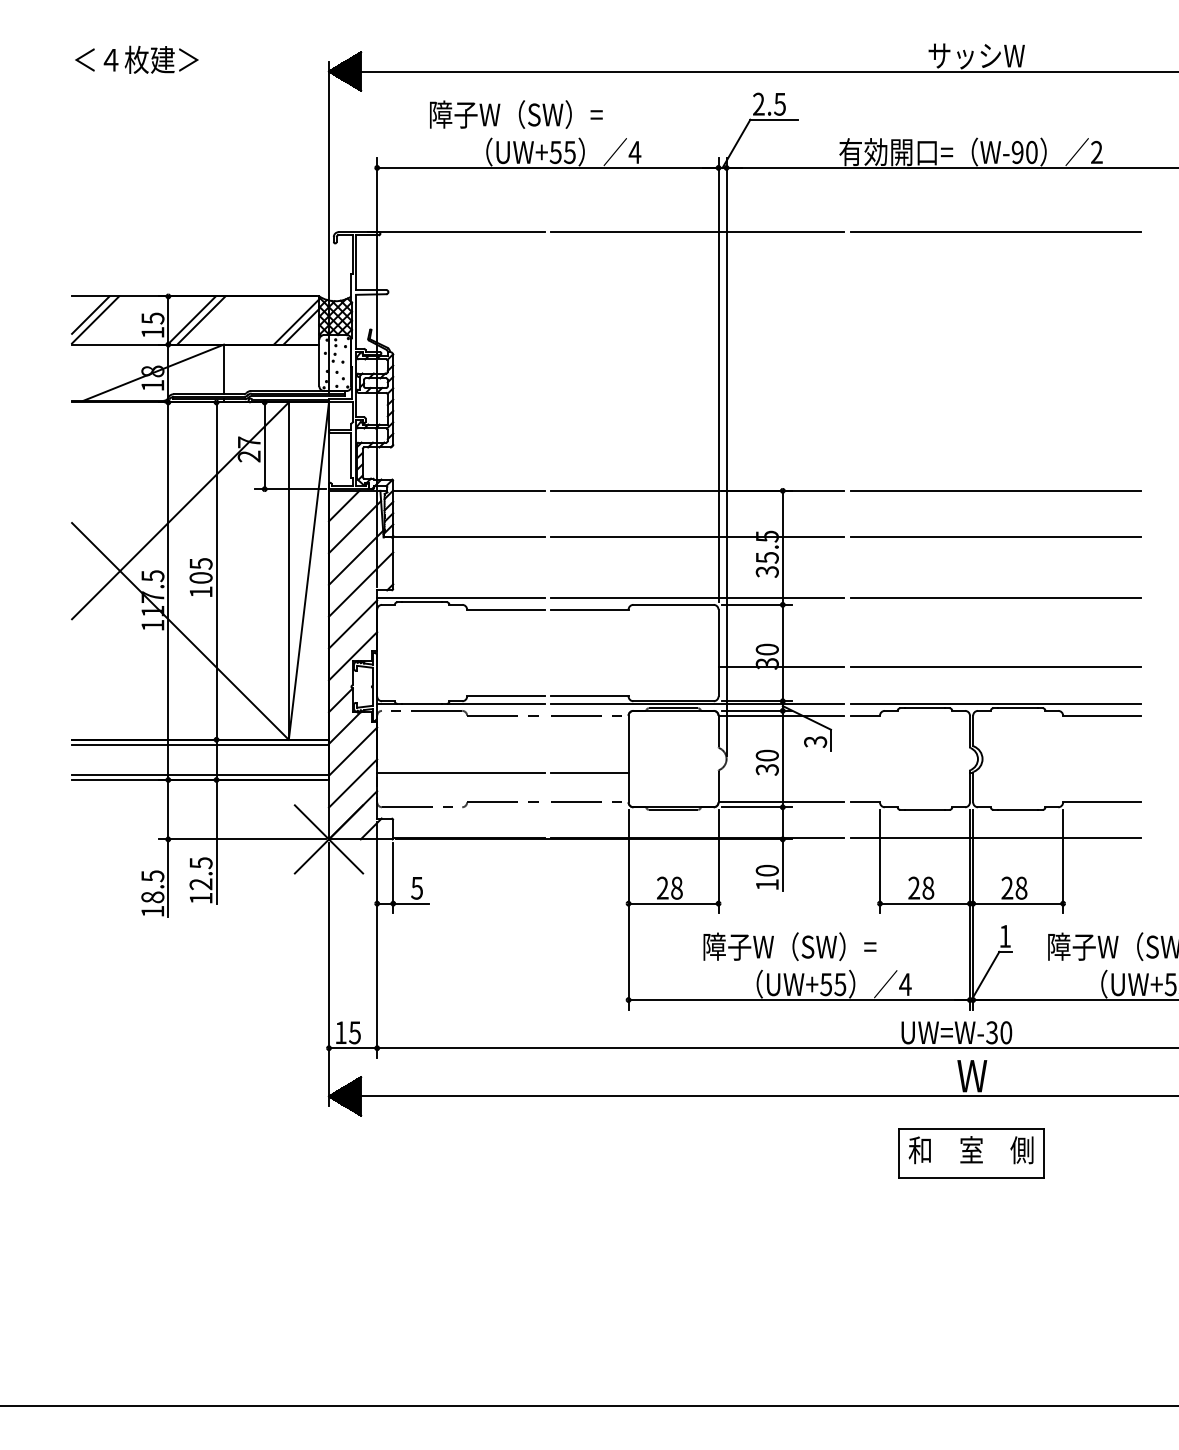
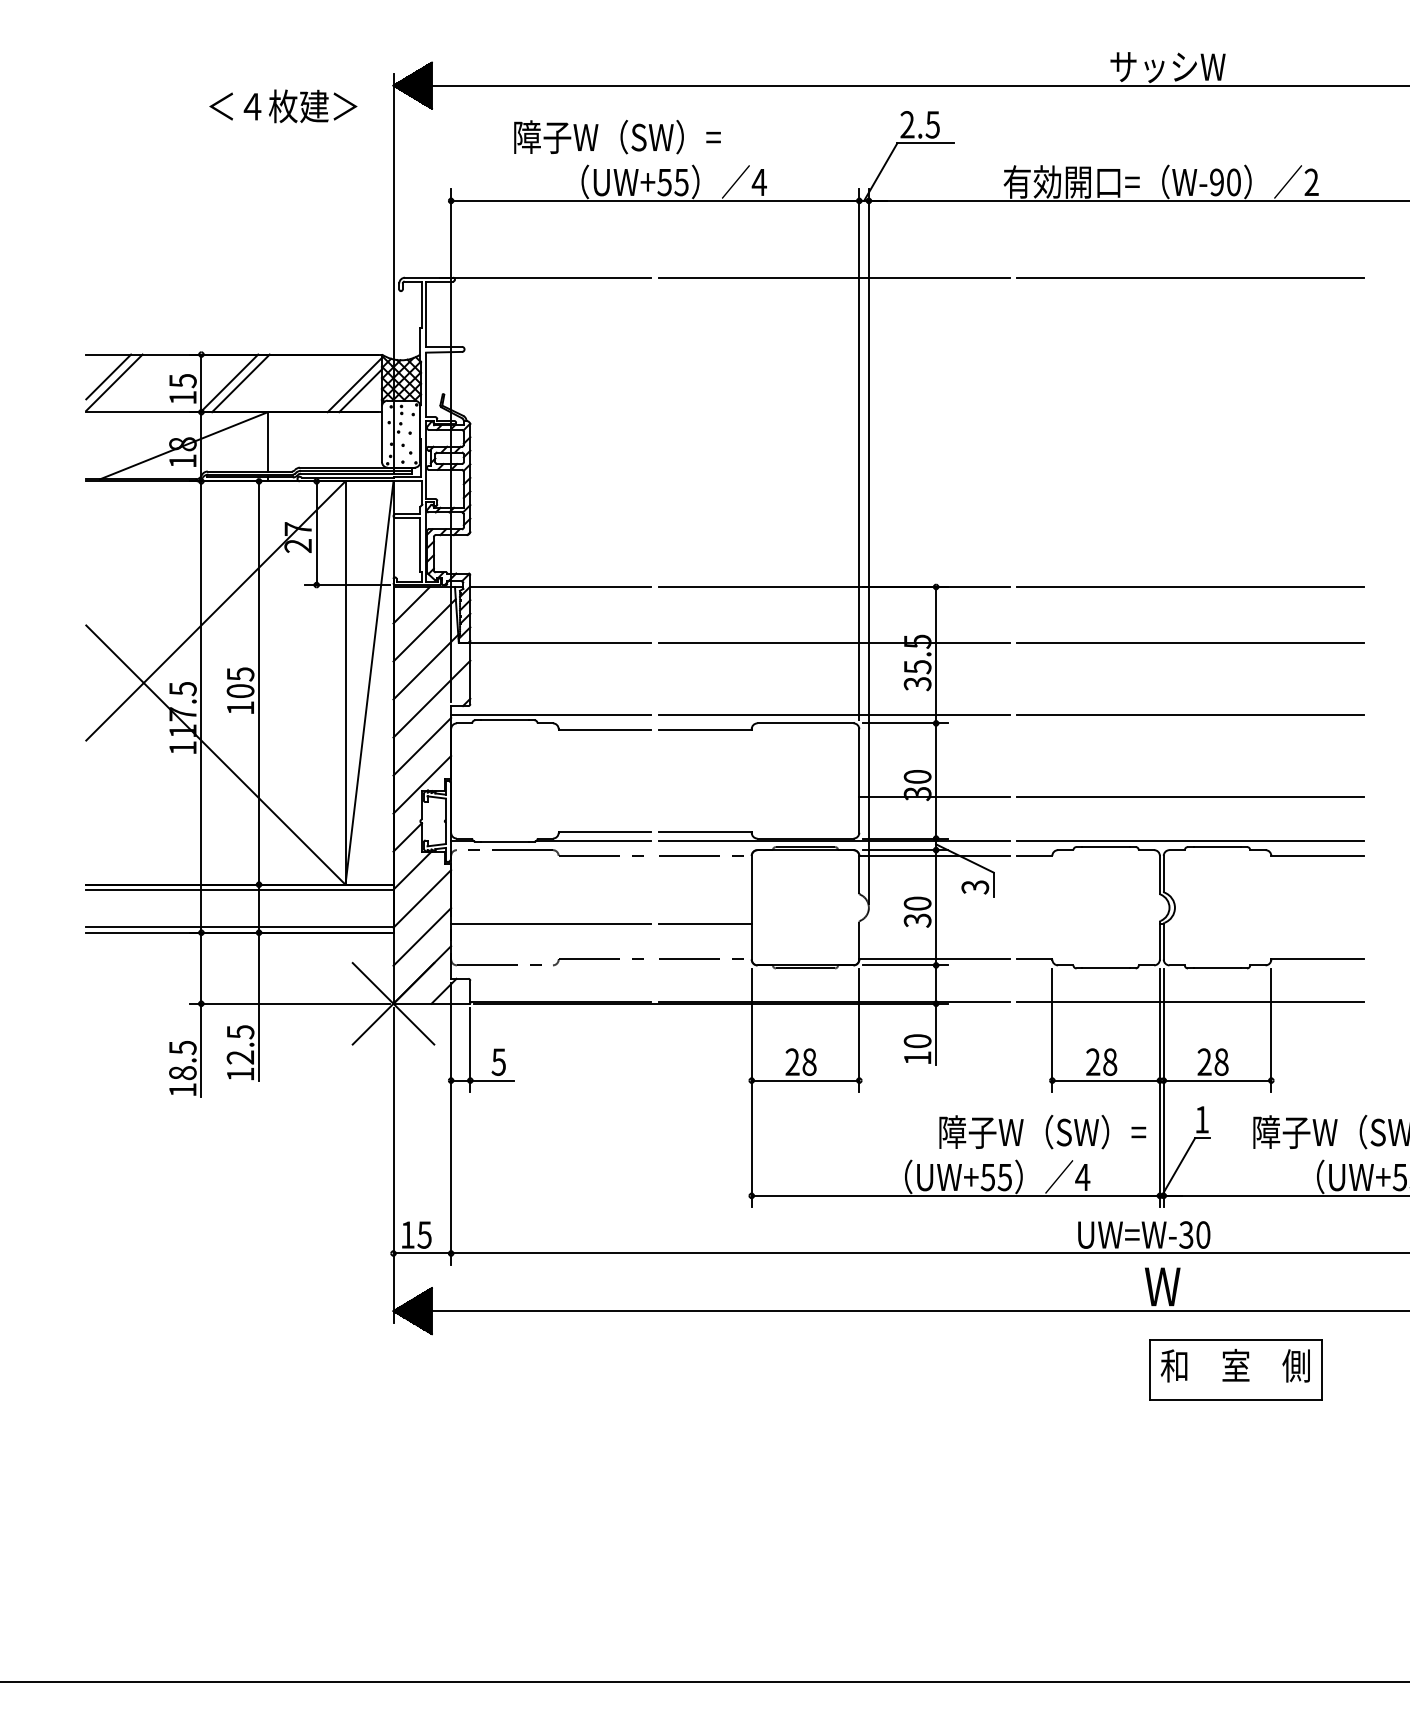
text: (136, 59) -> (282, 105), moved
text: (789, 946) -> (1042, 1131), moved
part: (971, 1153) -> (1235, 1369), moved

